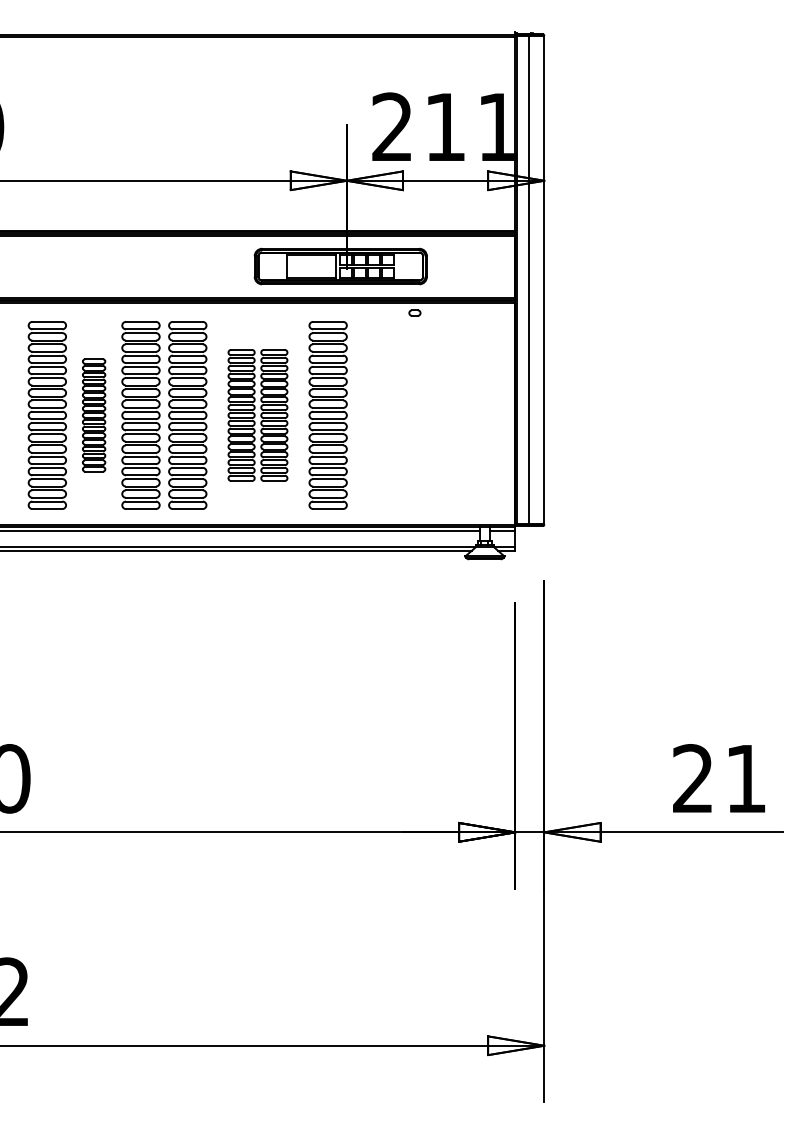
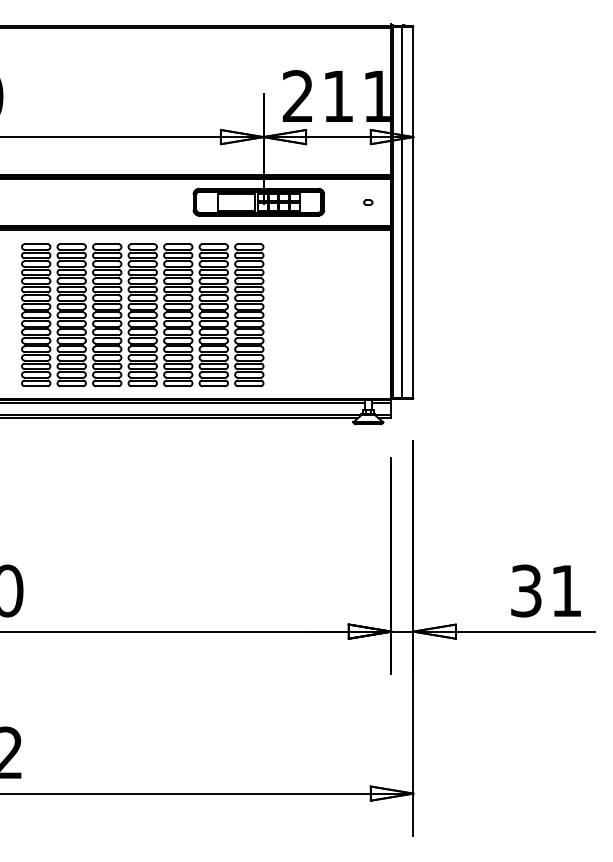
part: (414, 312) -> (367, 202), moved
part: (93, 415) -> (71, 315), size x1.67
part: (257, 415) -> (195, 315), size x1.43
text: (693, 778) -> (526, 590), 21 -> 31

